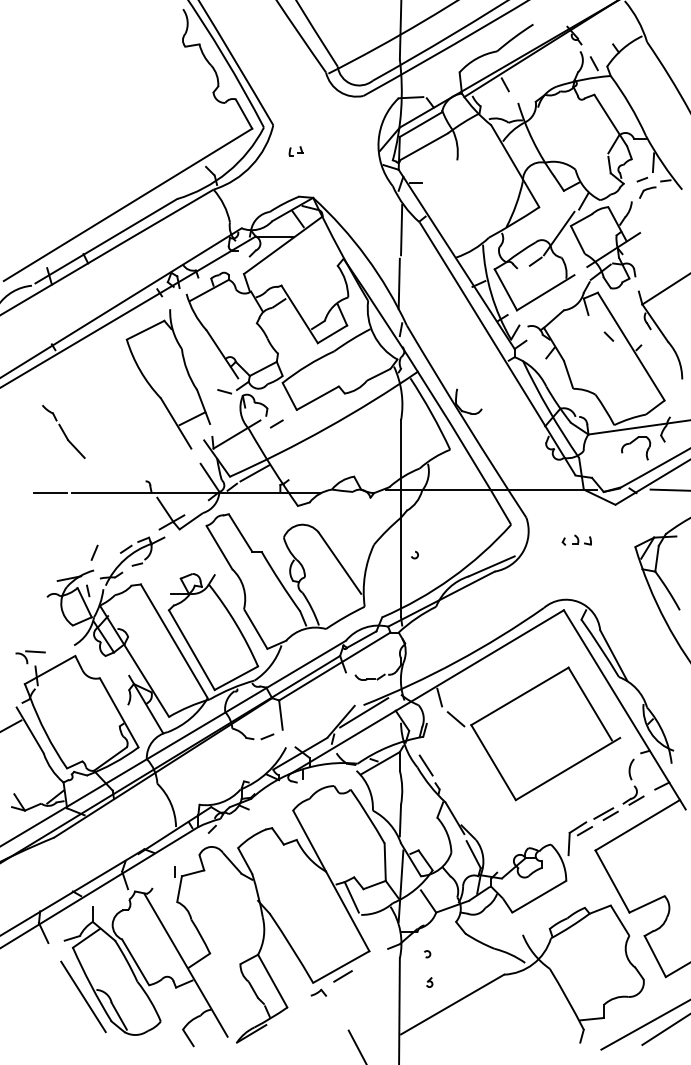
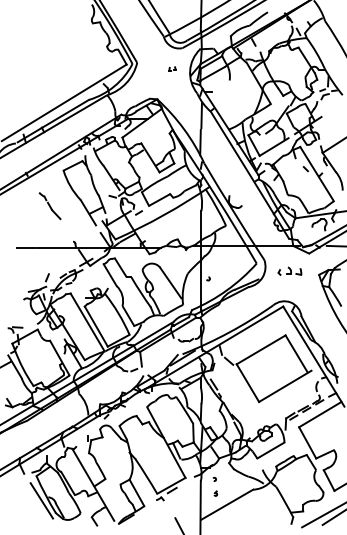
part: (295, 150) -> (172, 68), moved
part: (62, 432) -> (49, 206), moved
part: (576, 540) -> (289, 271), size x1.6

